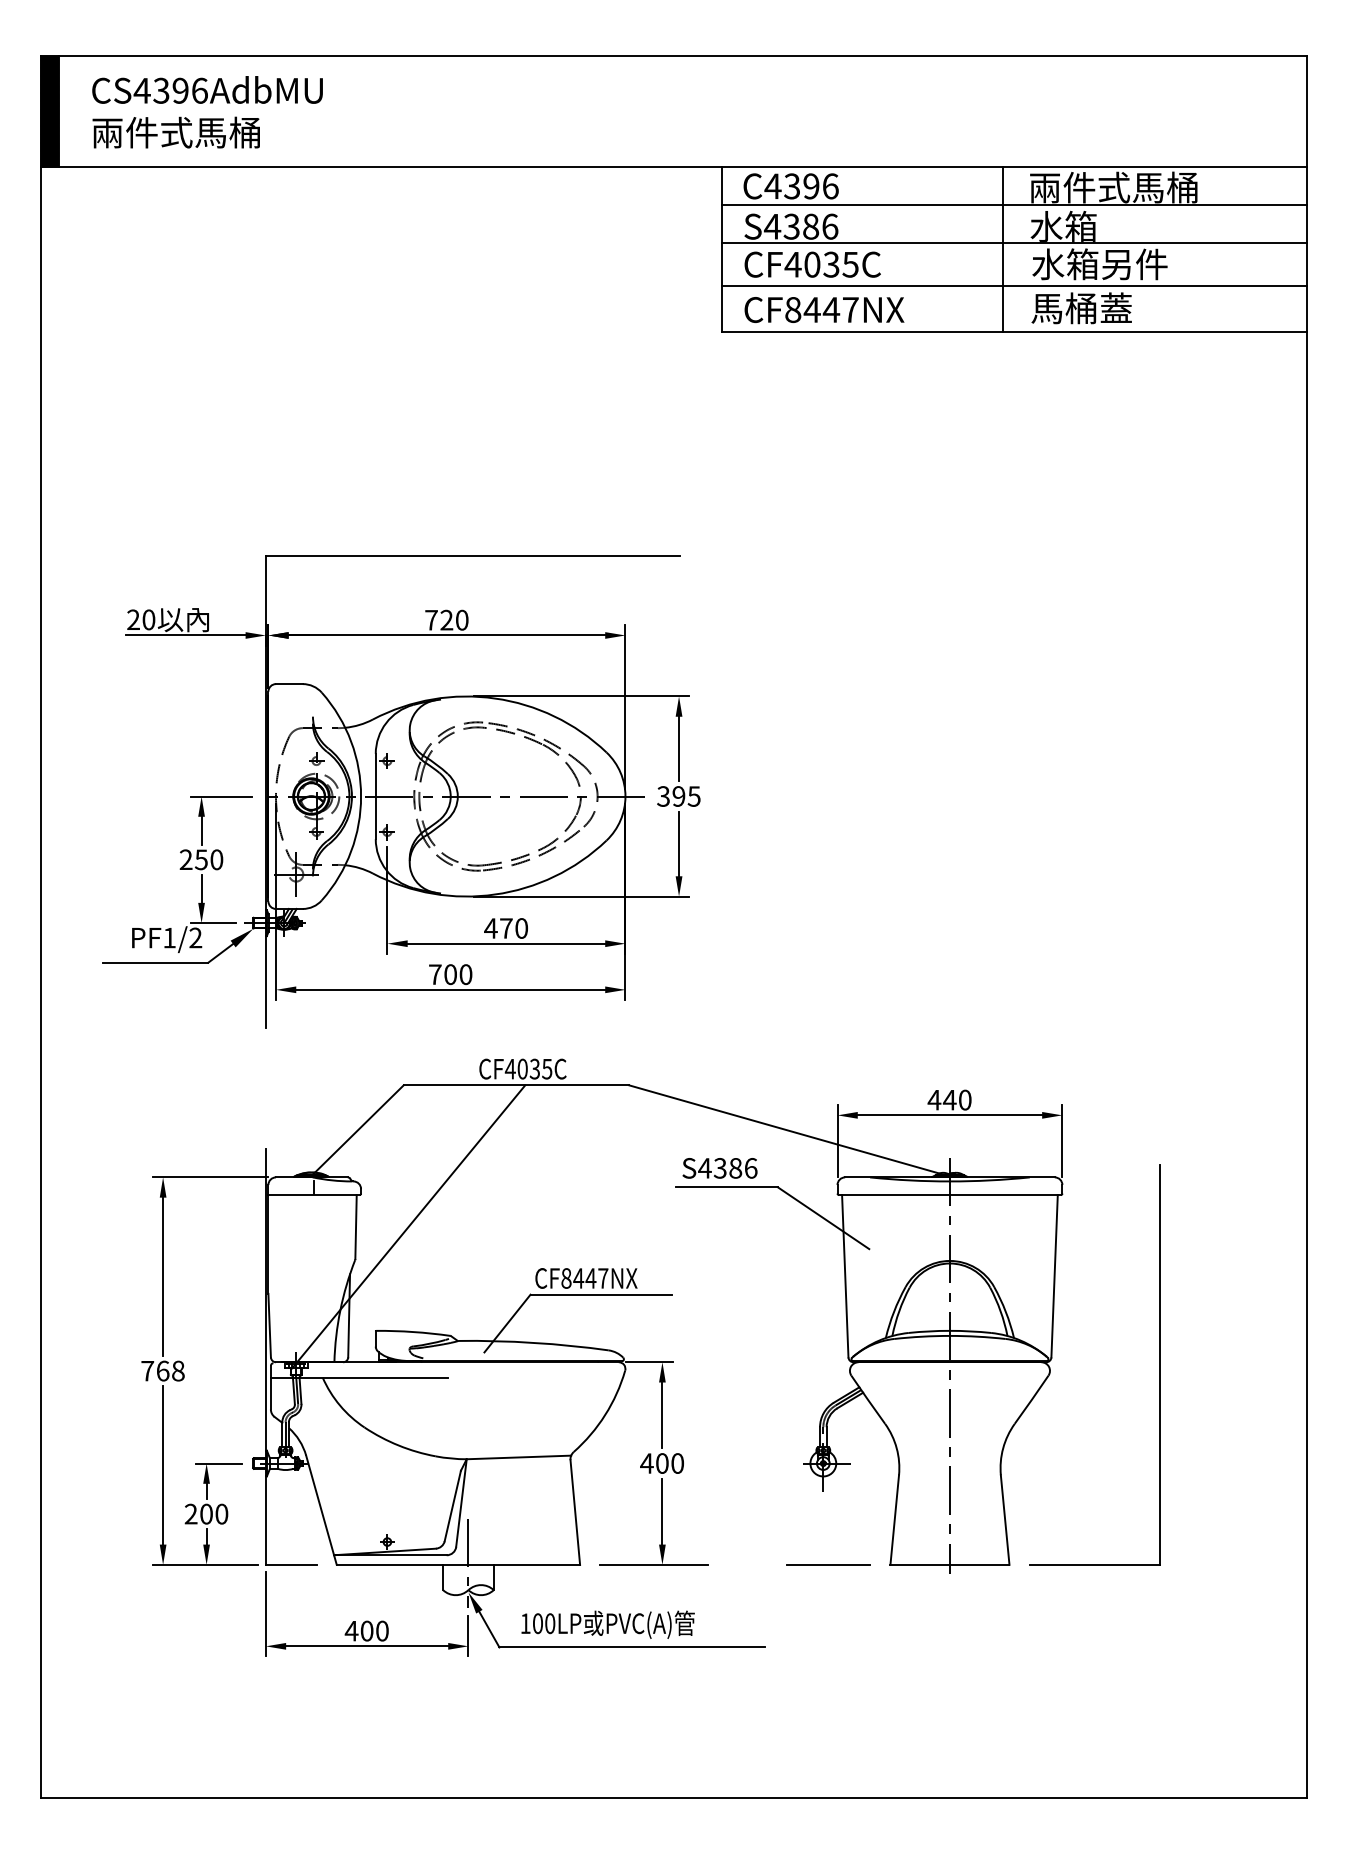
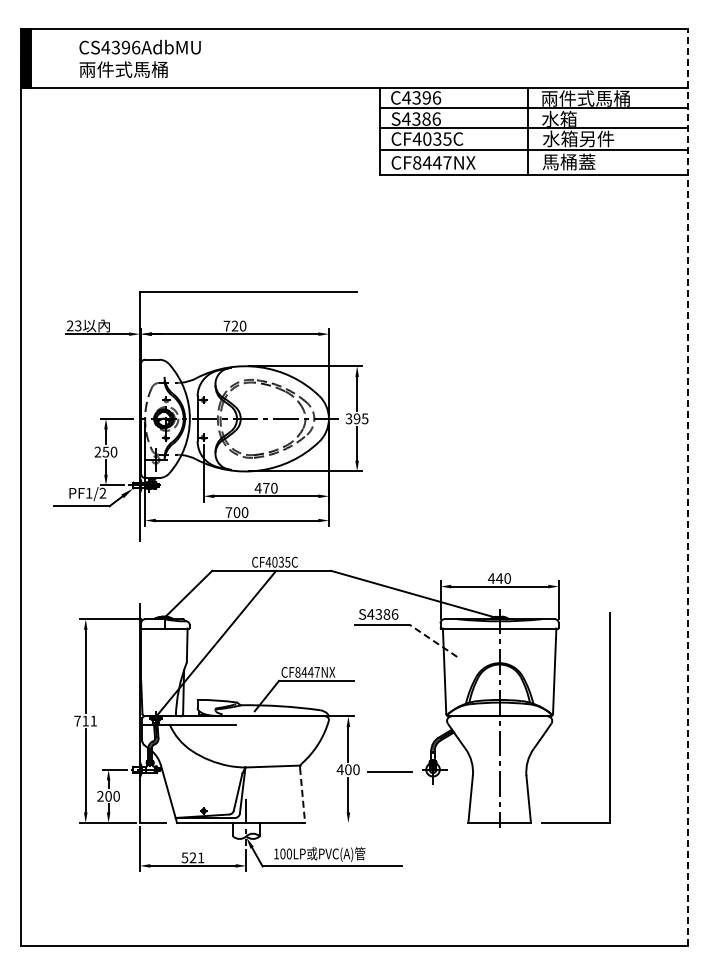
text: (206, 111) -> (139, 58), moved
text: (149, 619) -> (78, 325), 20 -> 23
line: (1307, 927) -> (687, 487), solid -> dashed
line: (824, 1217) -> (433, 640), solid -> dashed
text: (170, 1369) -> (89, 720), 768 -> 711
line: (575, 1512) -> (302, 795), solid -> dashed
line: (827, 1563) -> (389, 771), moved
line: (653, 1565) -> (343, 823), removed
text: (366, 1630) -> (192, 857), 400 -> 521

